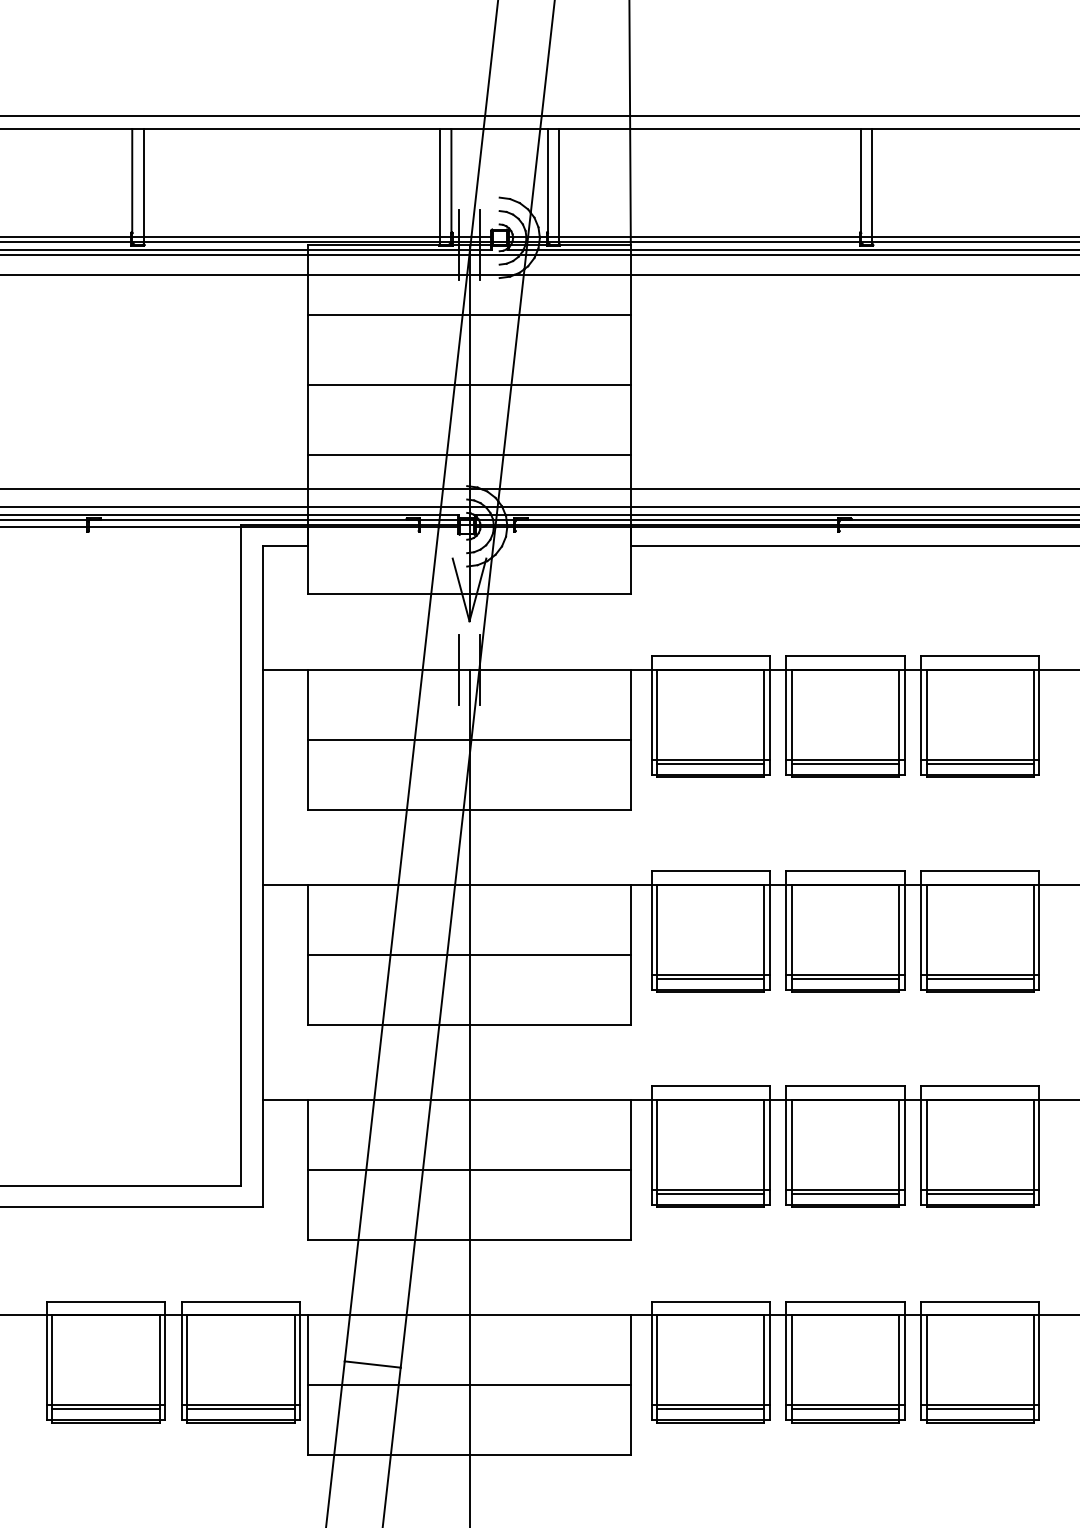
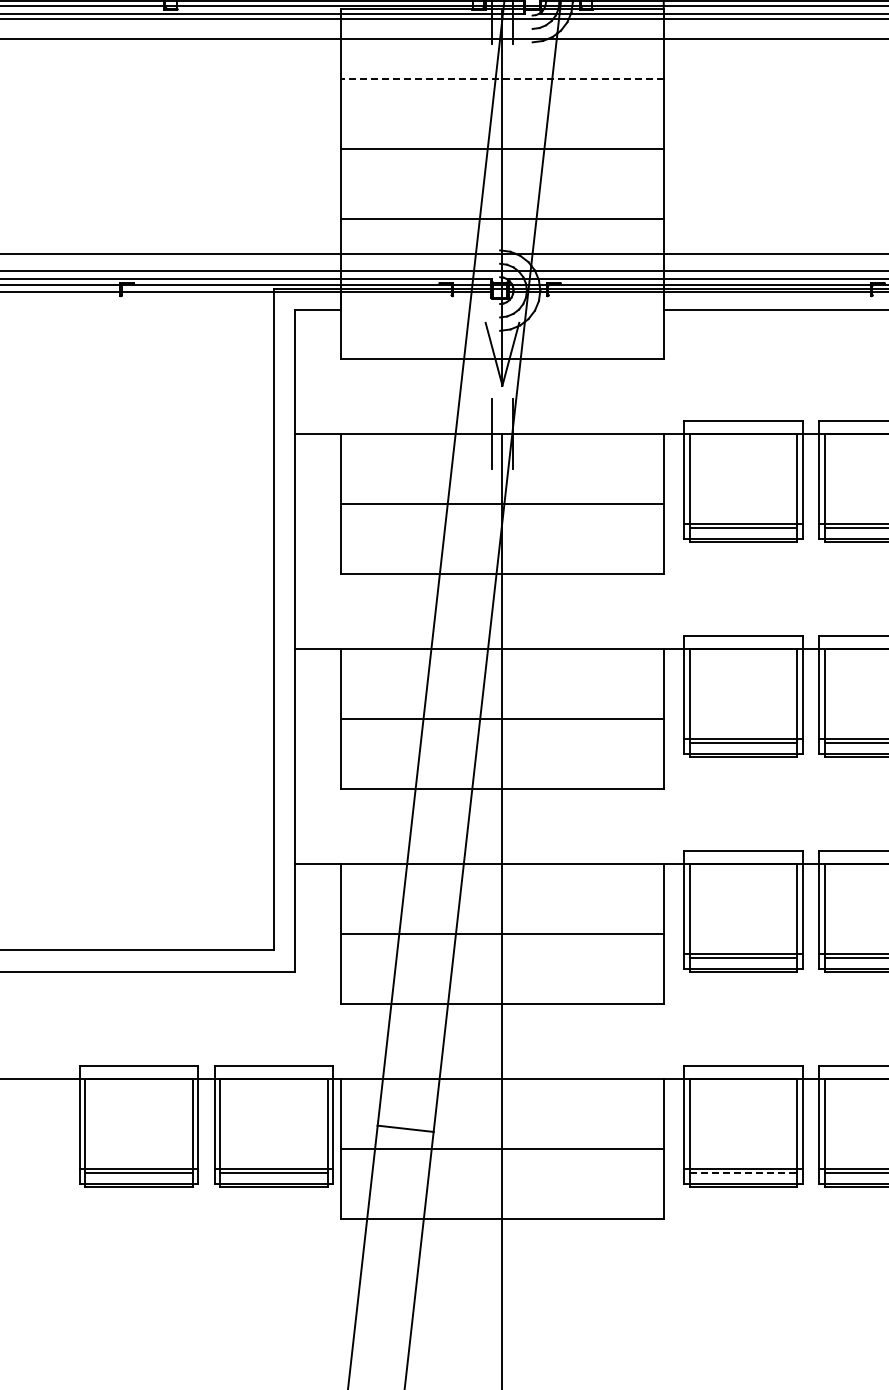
line: (469, 314) -> (502, 78), solid -> dashed
line: (710, 1409) -> (743, 1173), solid -> dashed

